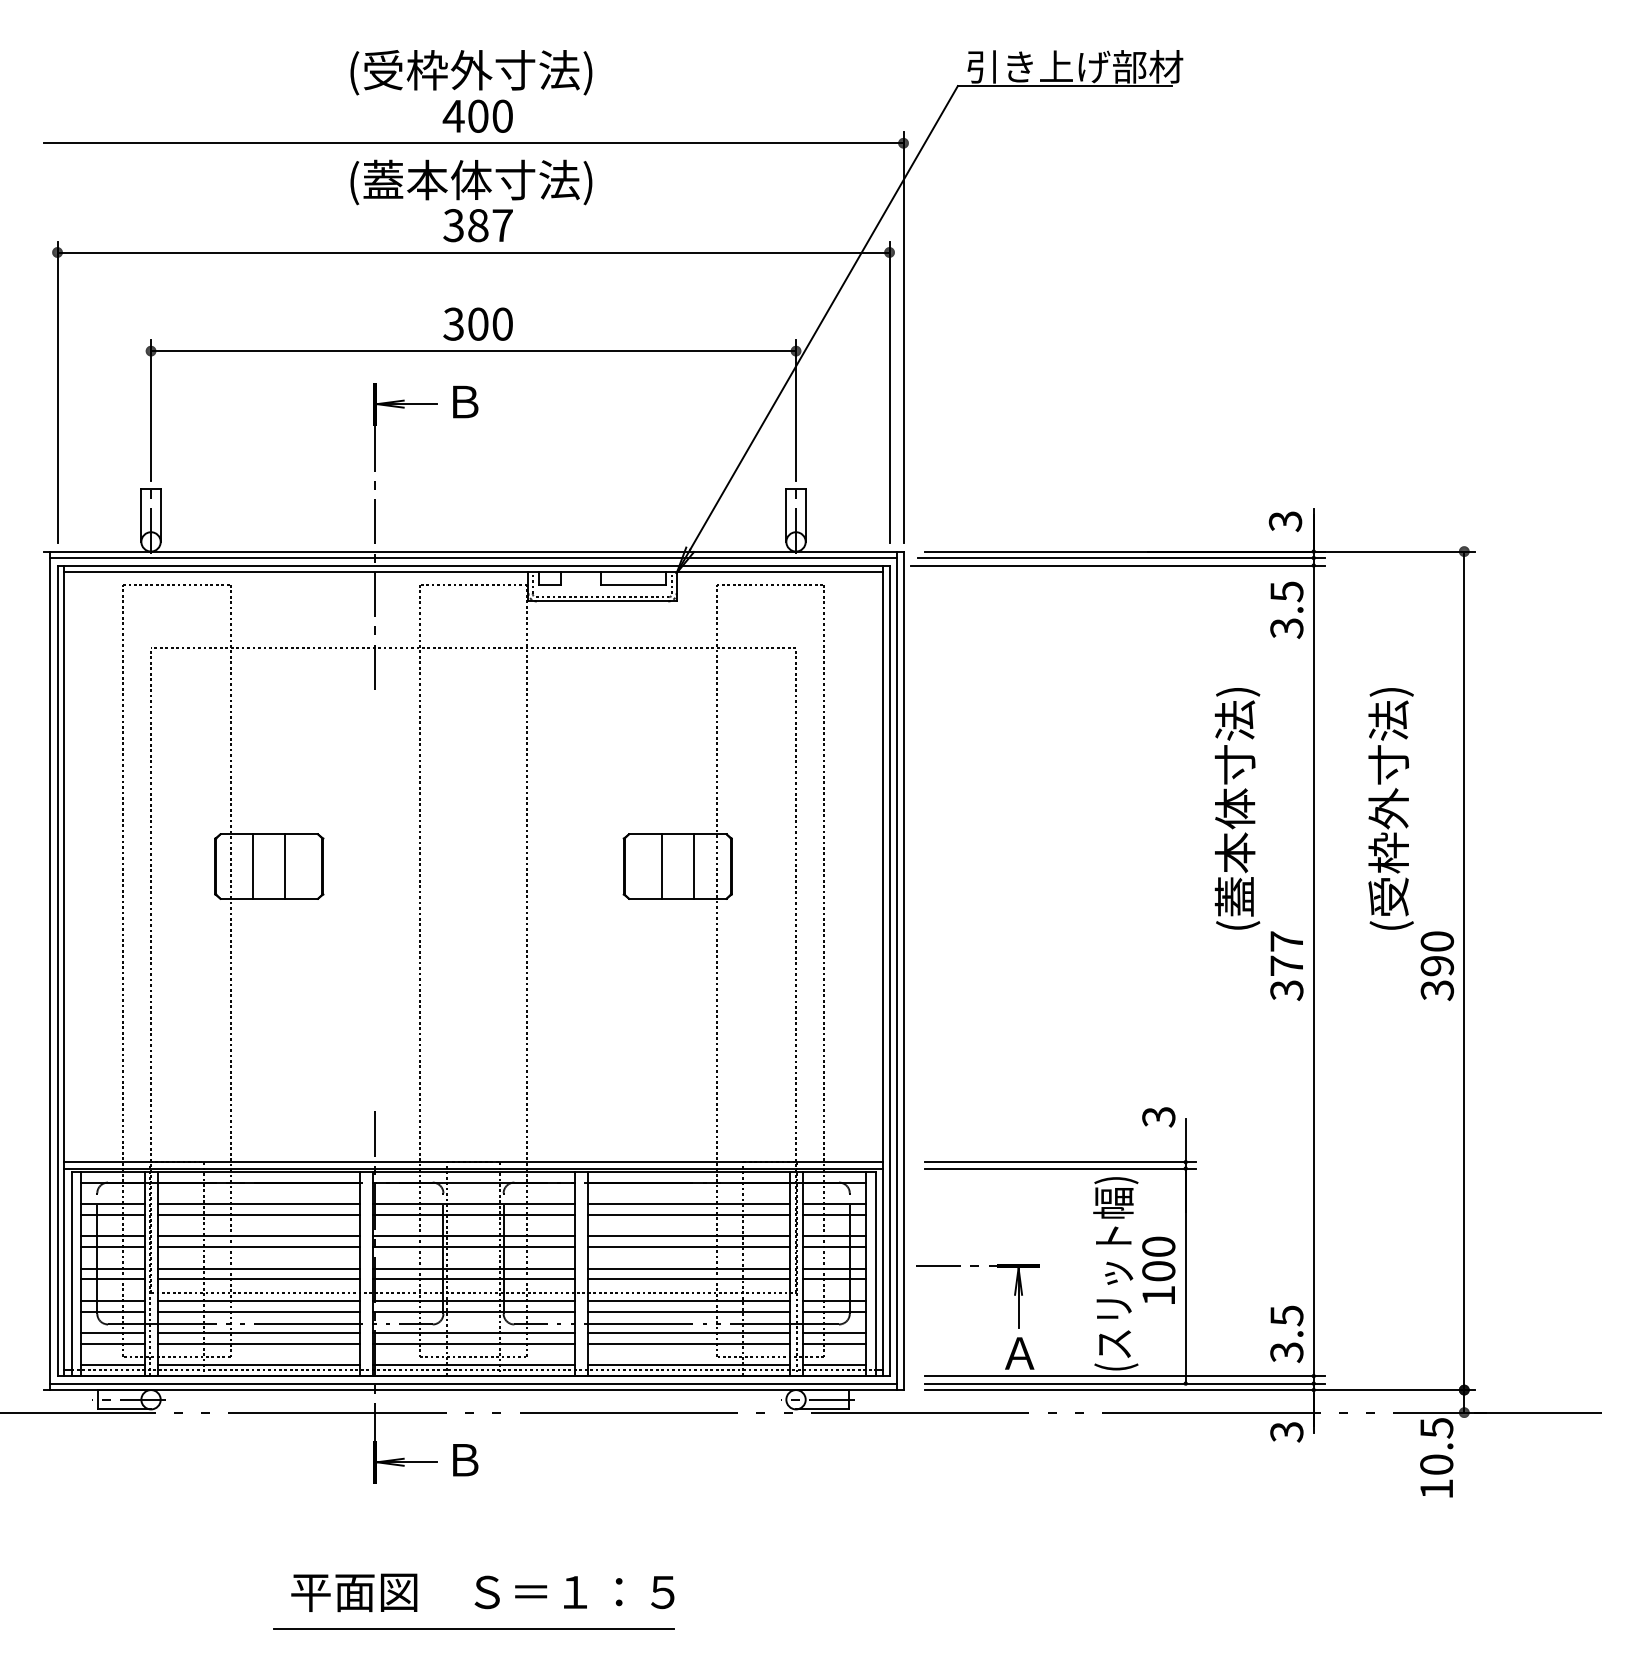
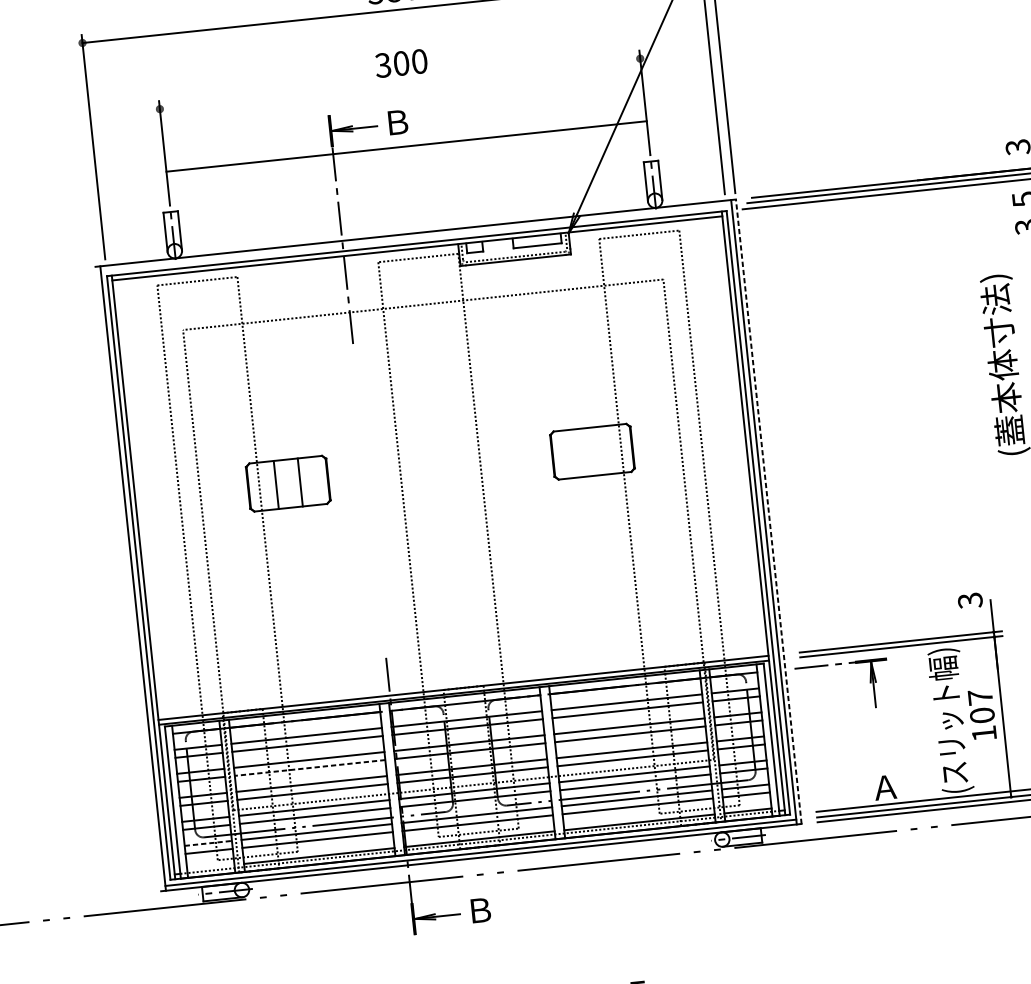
line: (473, 351) -> (406, 146), moved
line: (473, 558) -> (416, 238), removed
line: (661, 866) -> (580, 453), removed
line: (693, 866) -> (604, 450), removed
line: (903, 970) -> (768, 511), solid -> dashed
text: (1158, 1246) -> (980, 697), 100 -> 107
line: (258, 1247) -> (310, 768), solid -> dashed
part: (977, 1266) -> (840, 664), moved
line: (112, 1333) -> (208, 843), solid -> dashed
line: (112, 1365) -> (210, 867), removed

